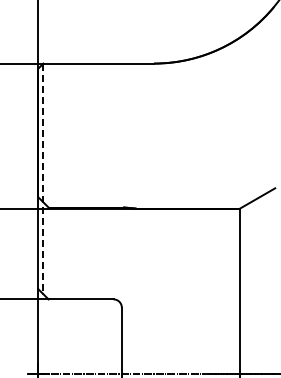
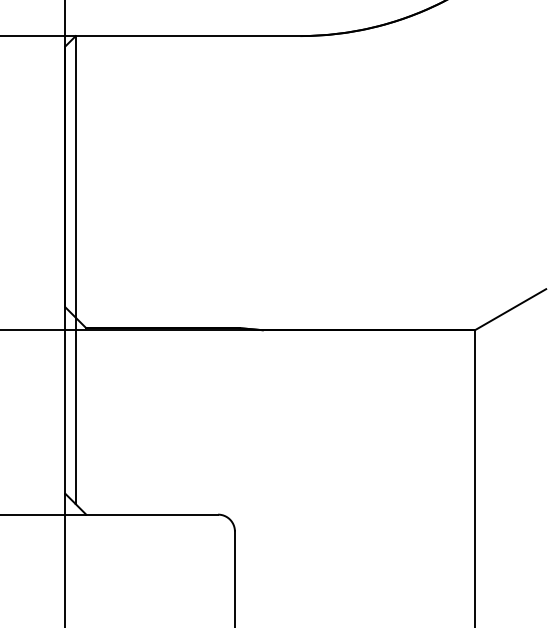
line: (43, 179) -> (75, 271), dashed -> solid

